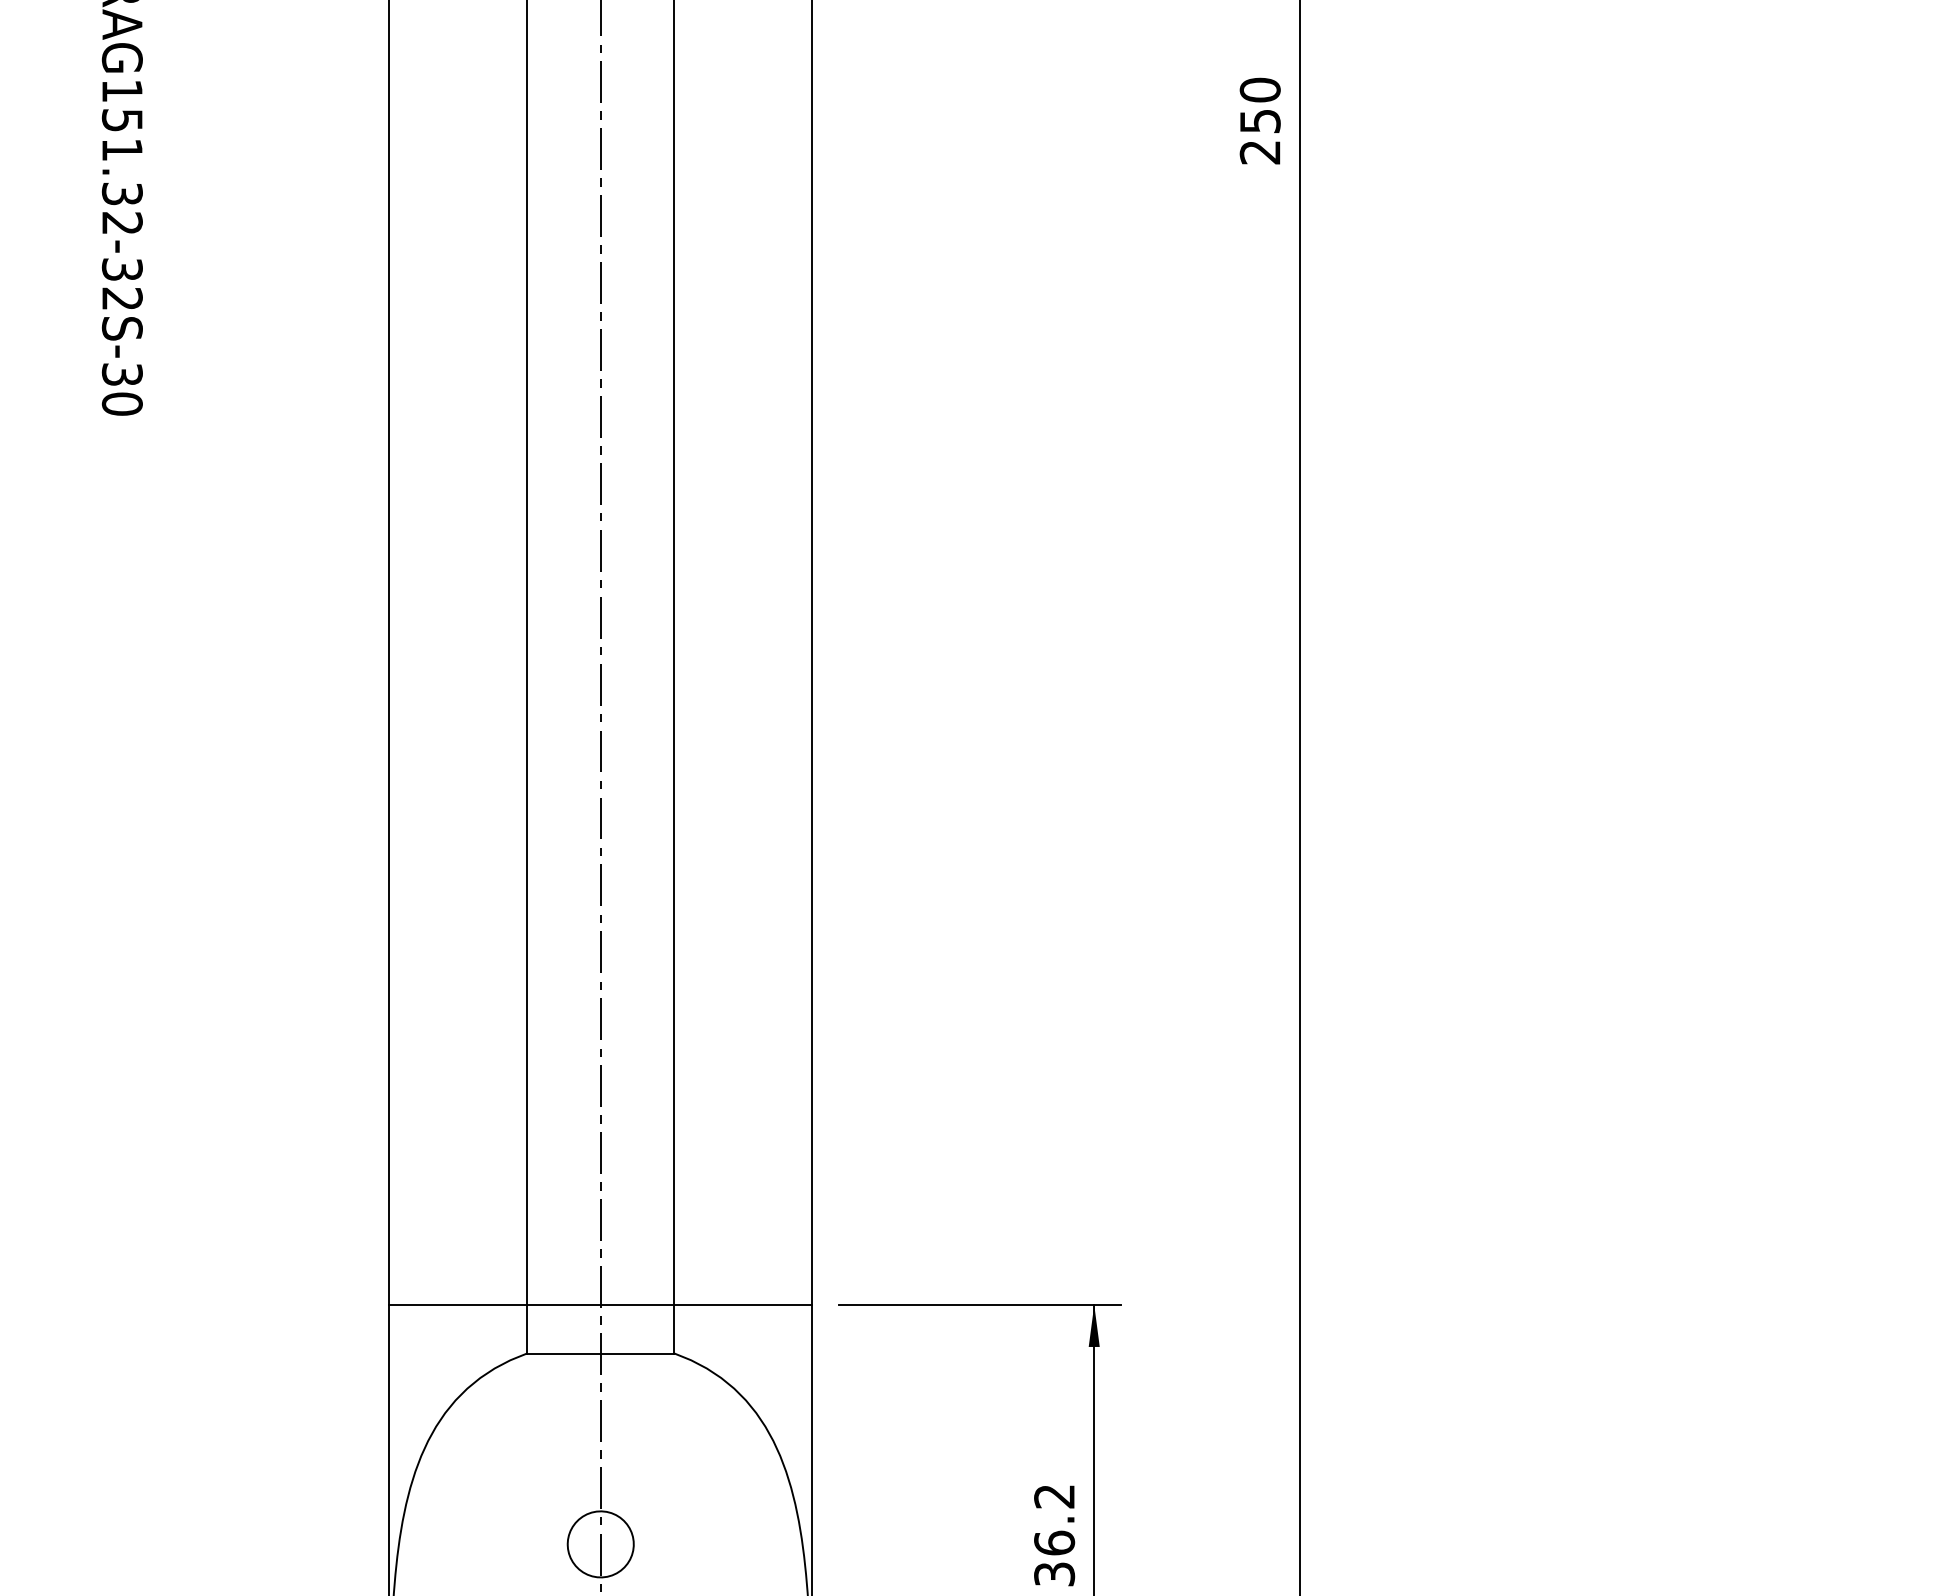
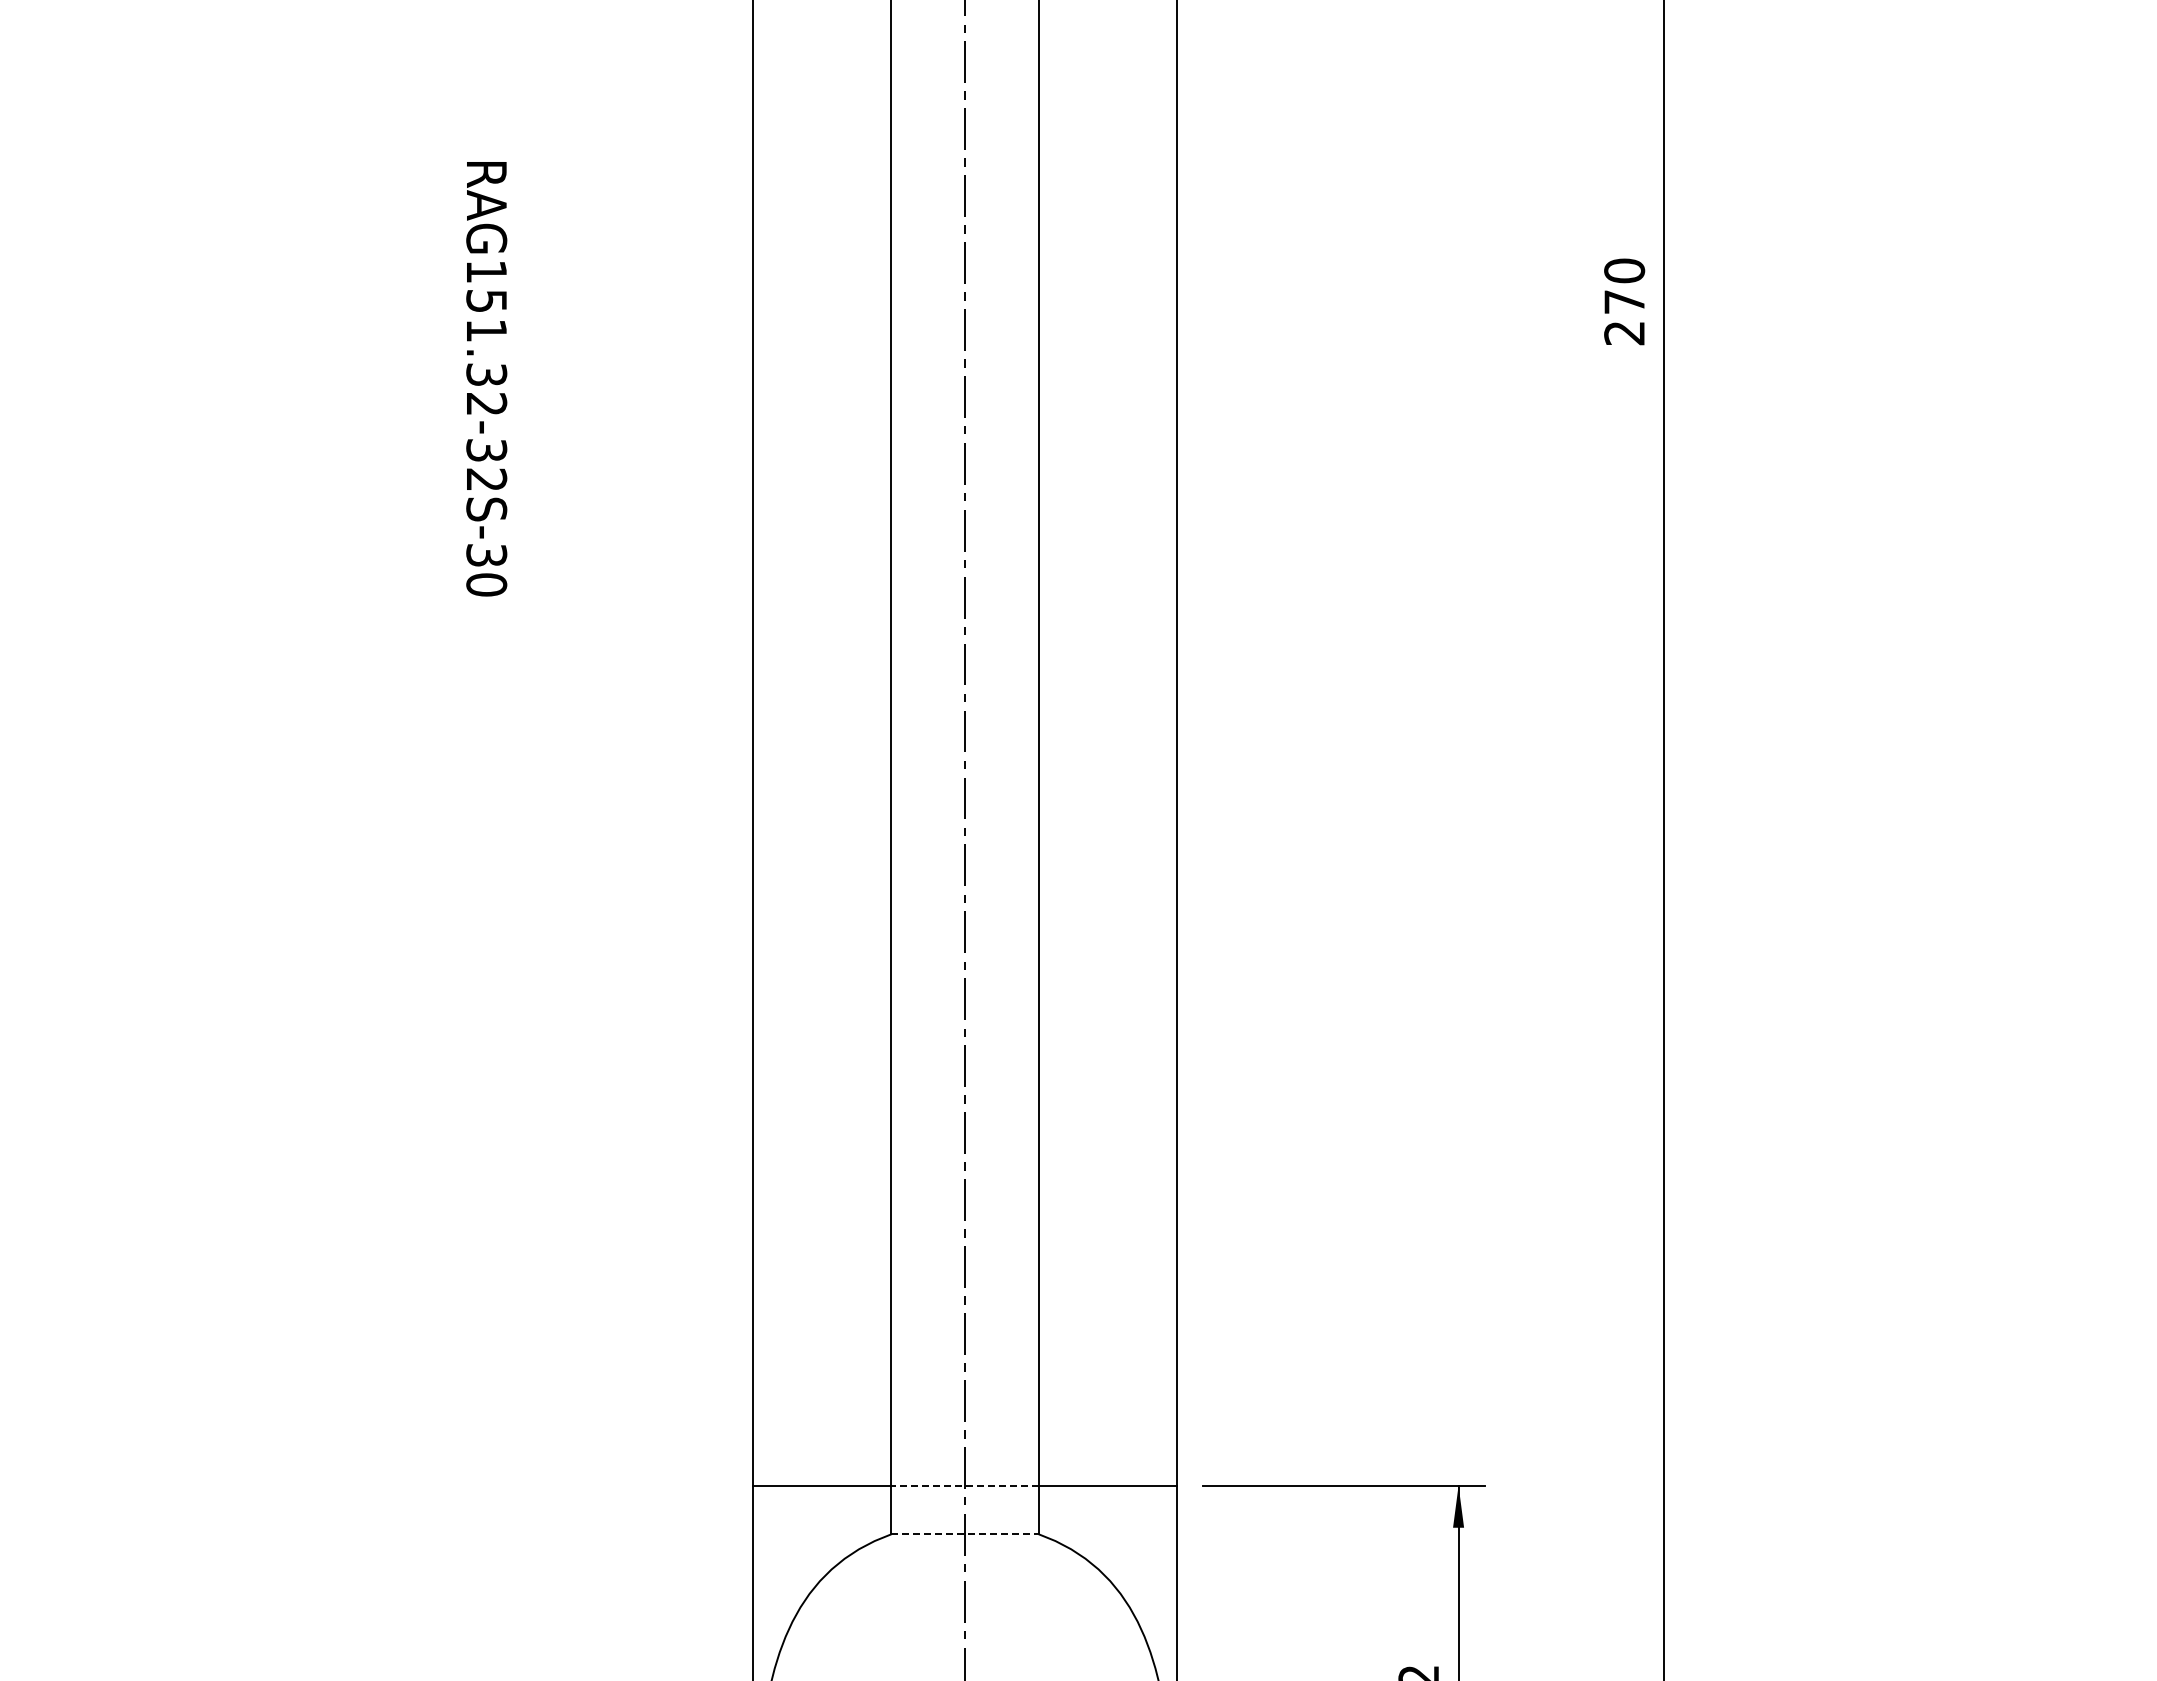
text: (1260, 120) -> (1624, 301), 250 -> 270
line: (601, 1304) -> (965, 1485), solid -> dashed
line: (601, 1353) -> (965, 1534), solid -> dashed

